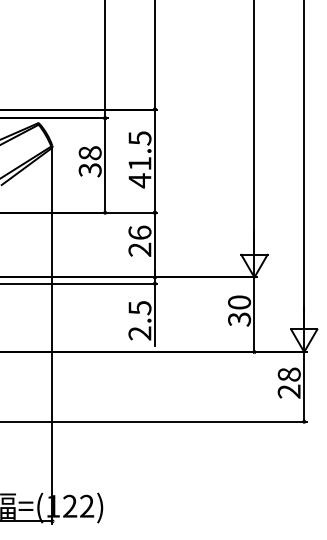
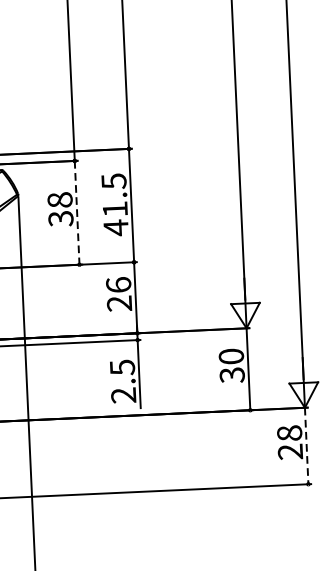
line: (105, 165) -> (77, 212), solid -> dashed
line: (304, 386) -> (306, 445), solid -> dashed

